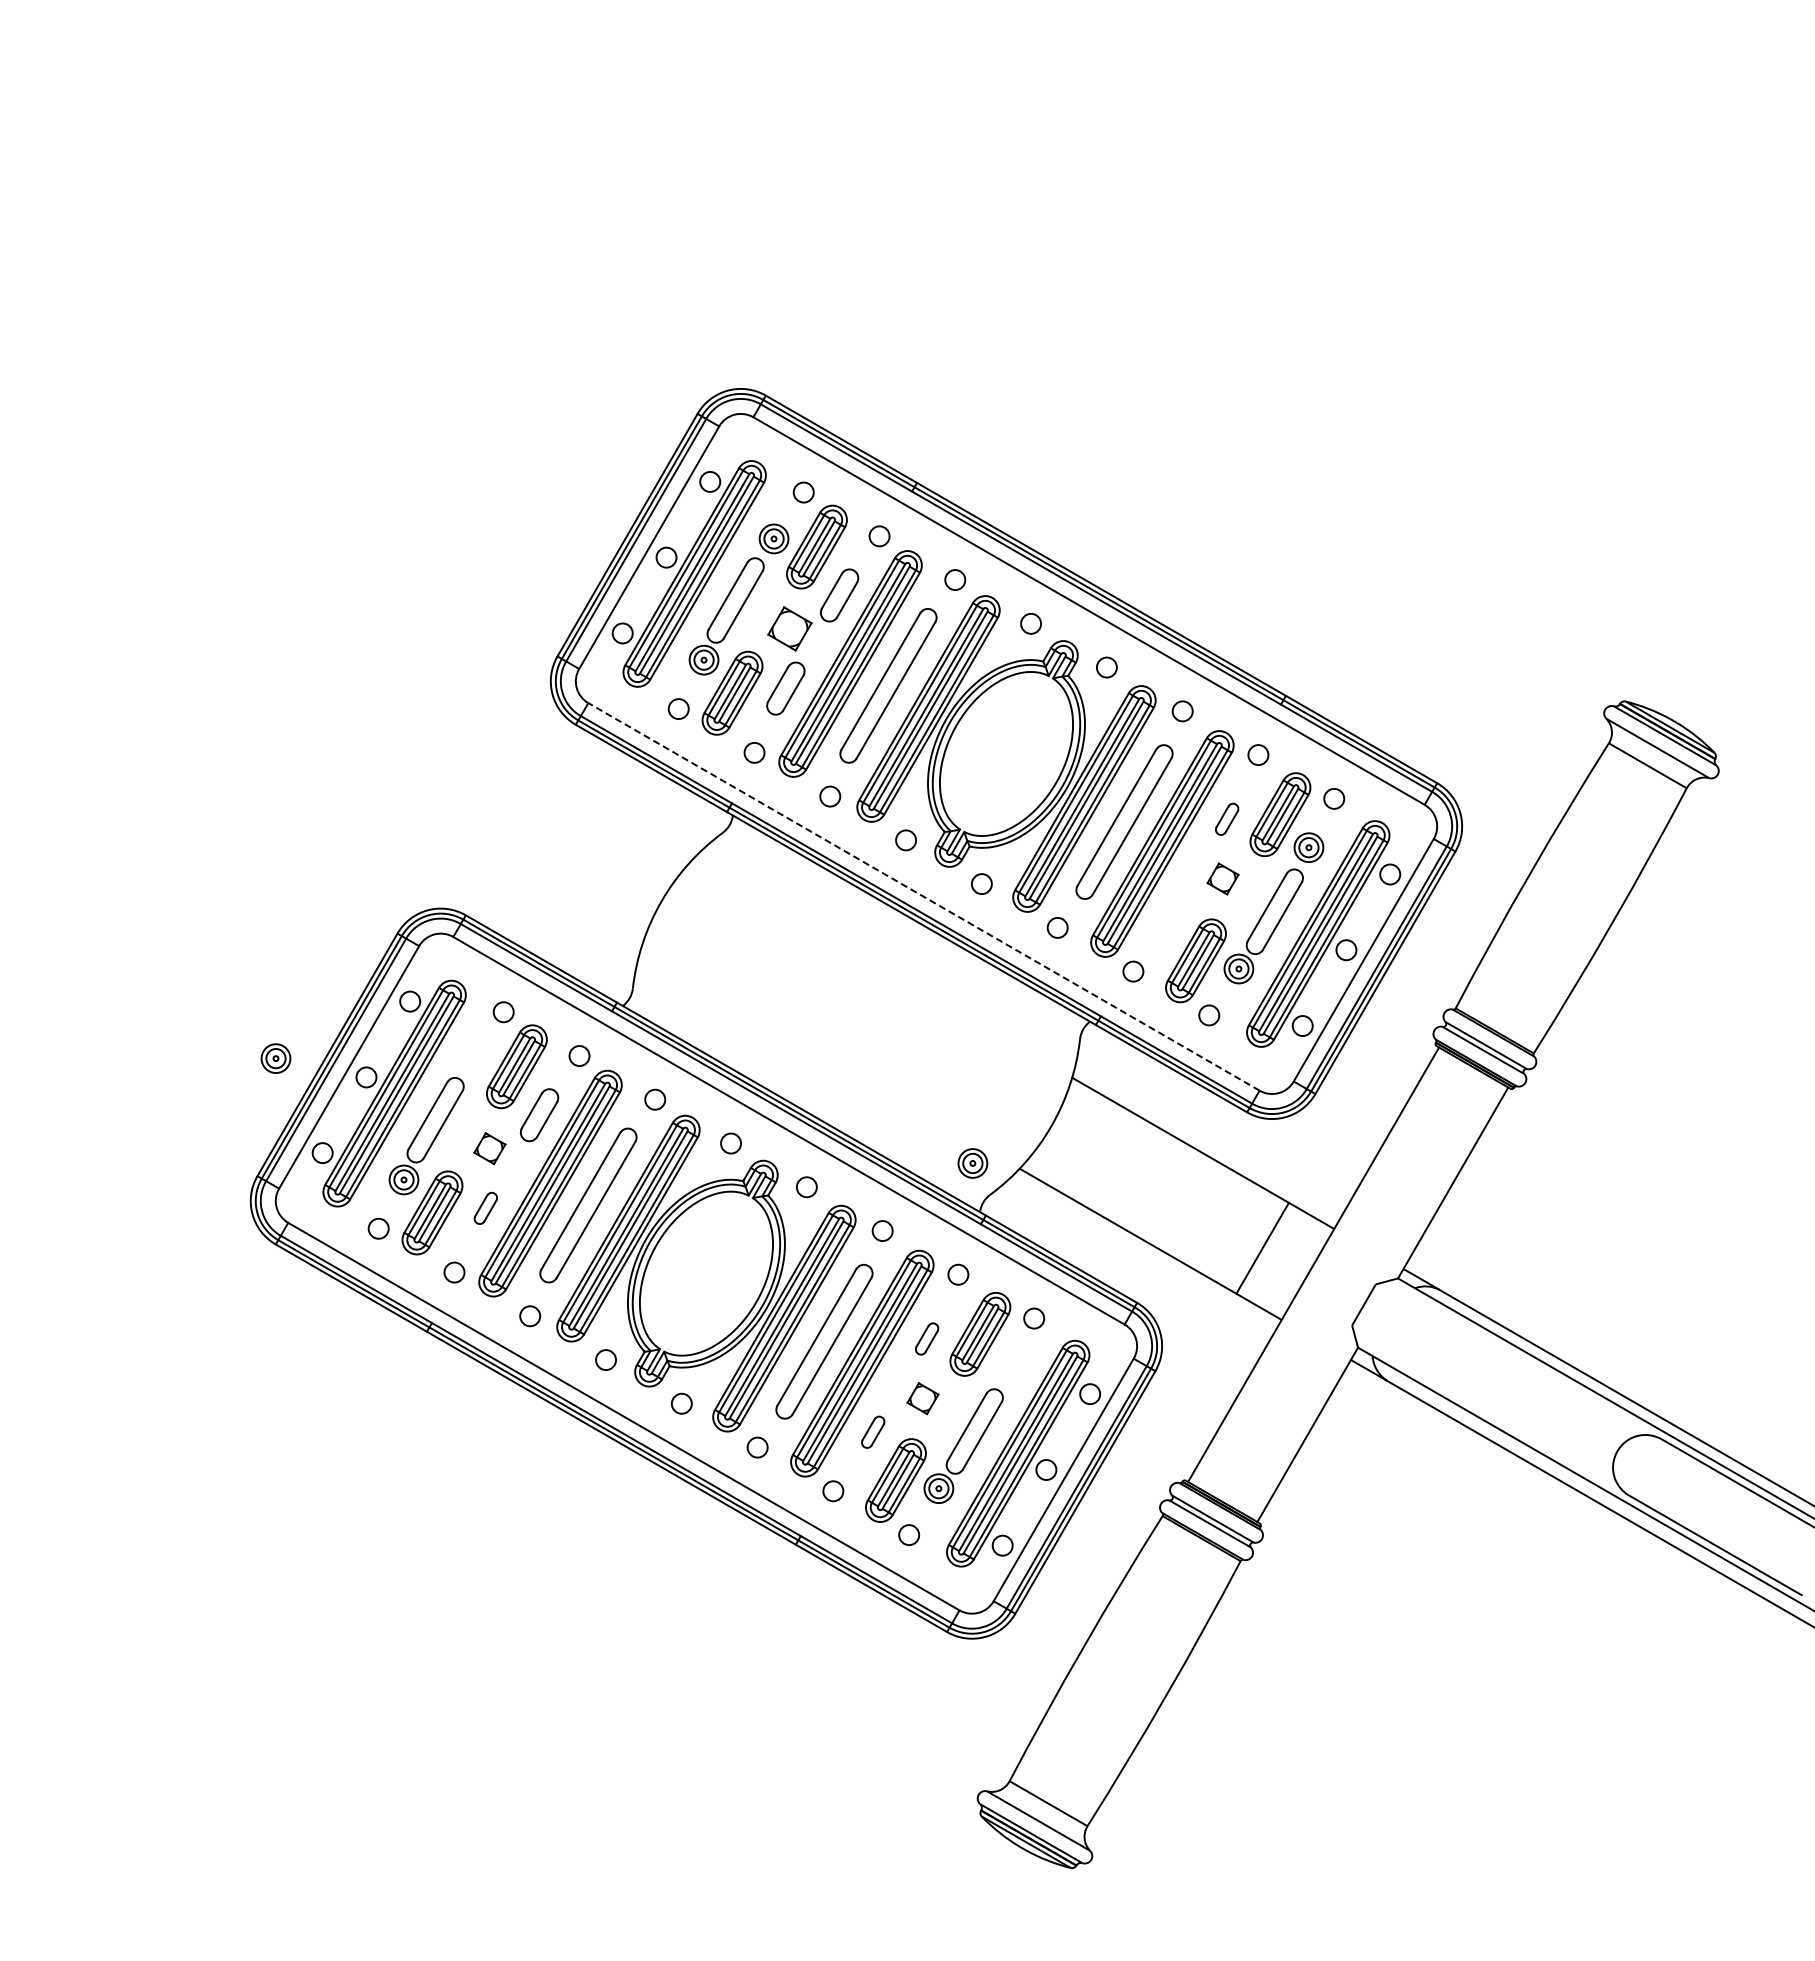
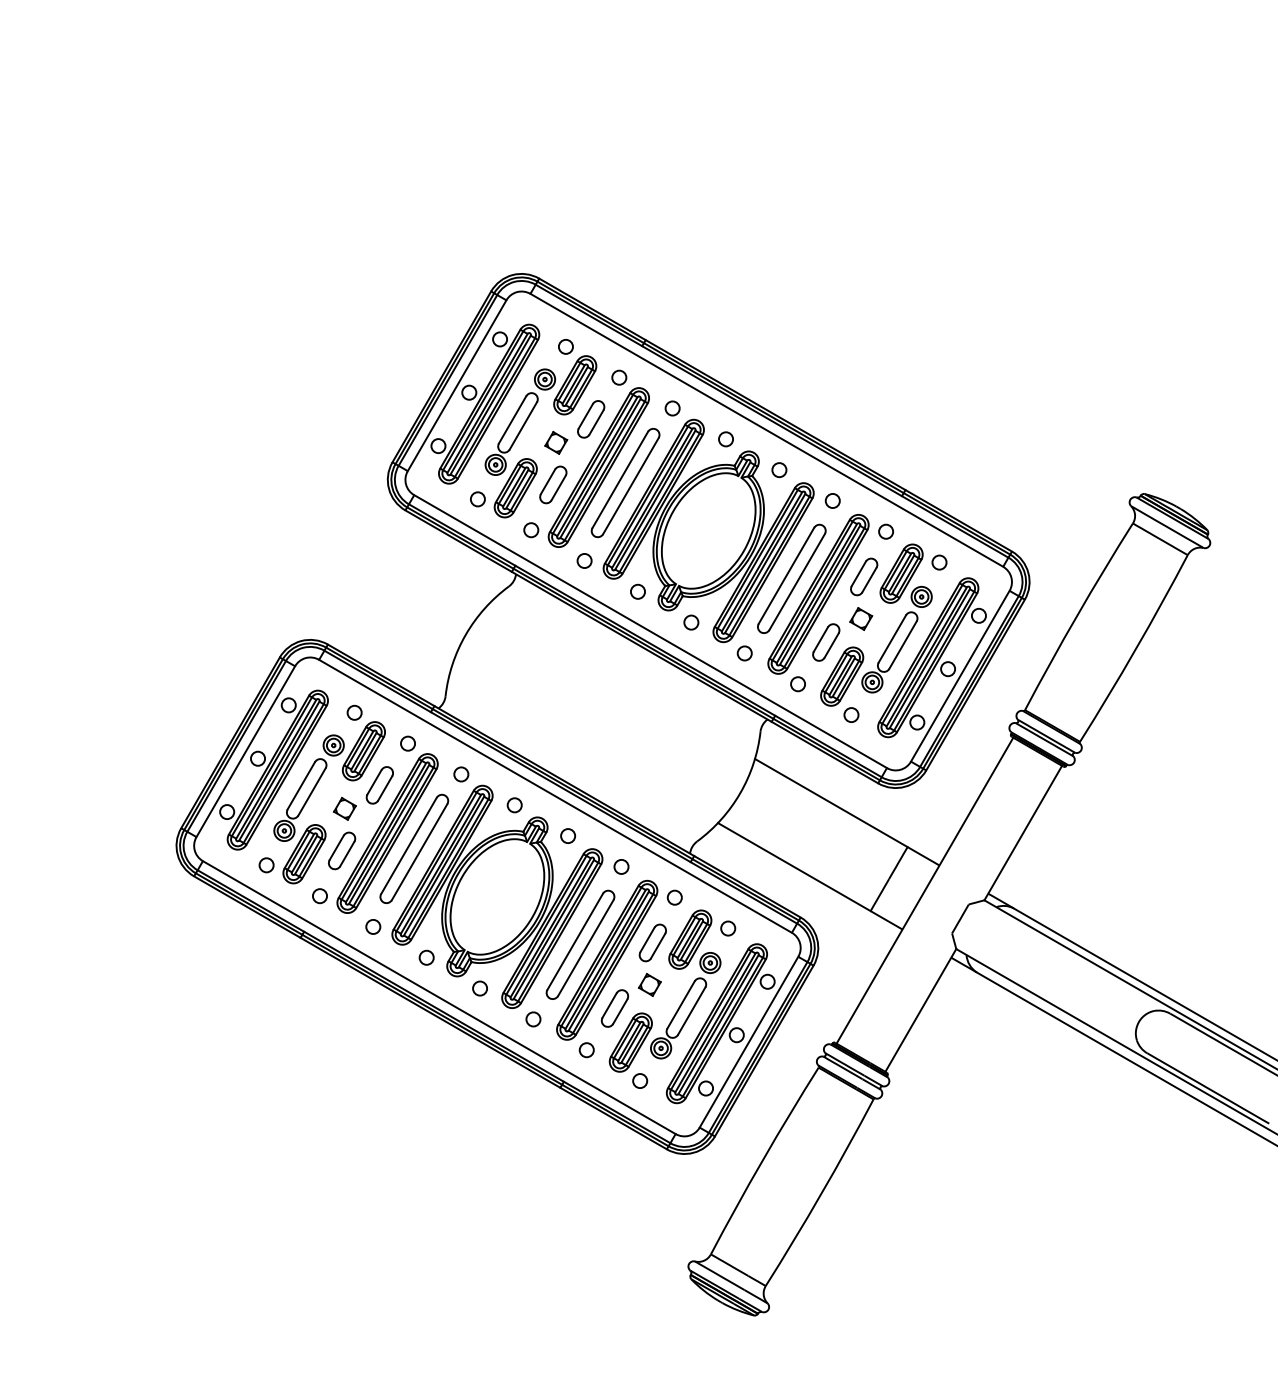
part: (789, 628) -> (555, 442), size x0.71
part: (1226, 819) -> (863, 577), size x1.67
line: (923, 896) -> (650, 631), dashed -> solid
part: (1172, 912) -> (825, 642), added
part: (275, 1058) -> (333, 745), moved
part: (972, 1163) -> (710, 963), moved
part: (485, 1208) -> (341, 851), size x1.67
part: (926, 1338) -> (652, 942), size x1.67
part: (872, 1432) -> (614, 1008), size x1.67

